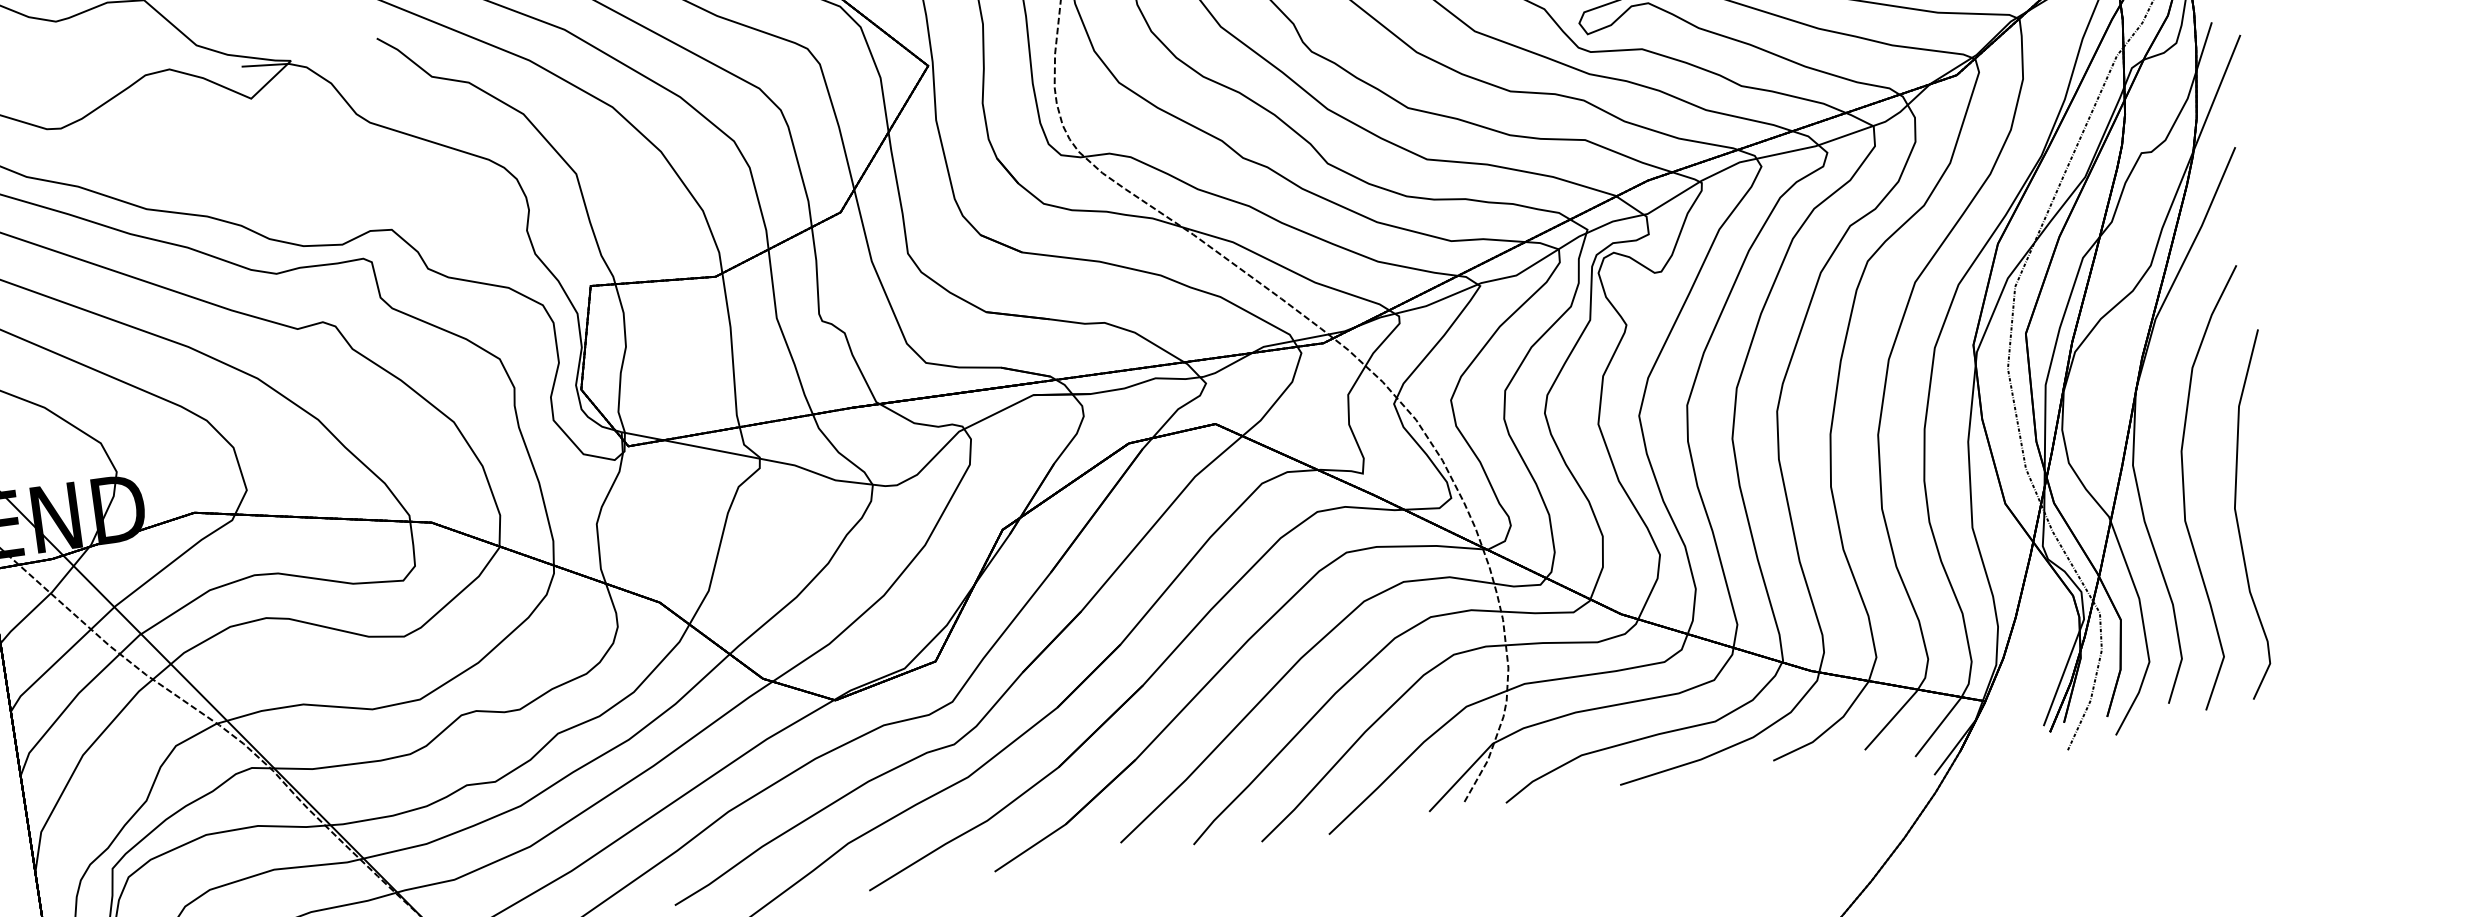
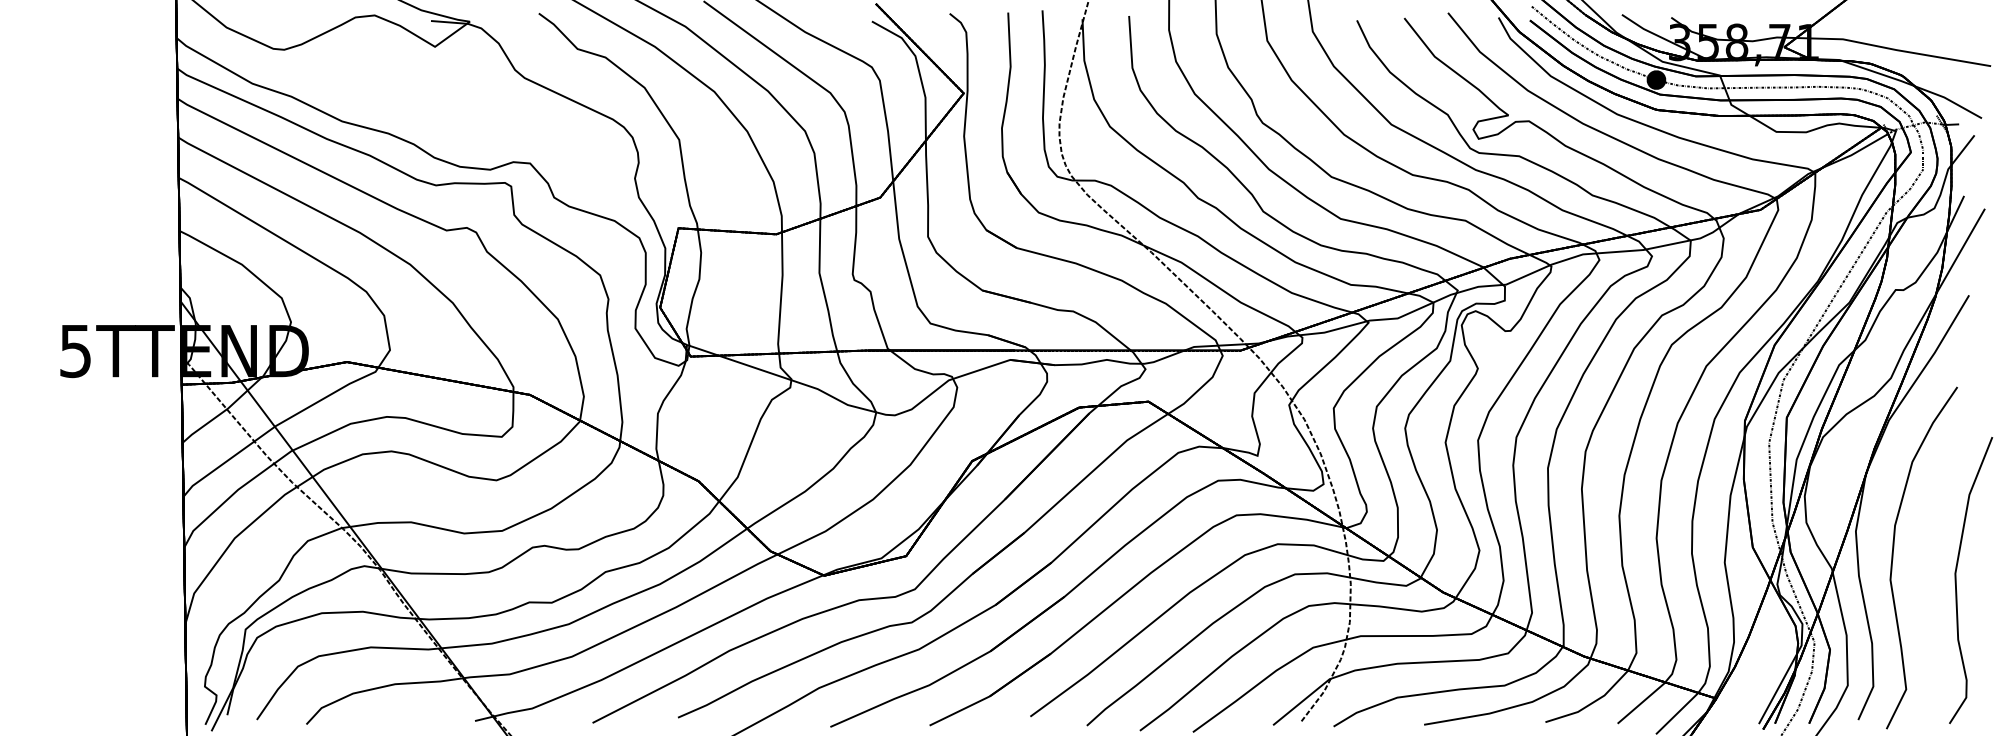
part: (2237, 517) -> (1956, 580), moved

